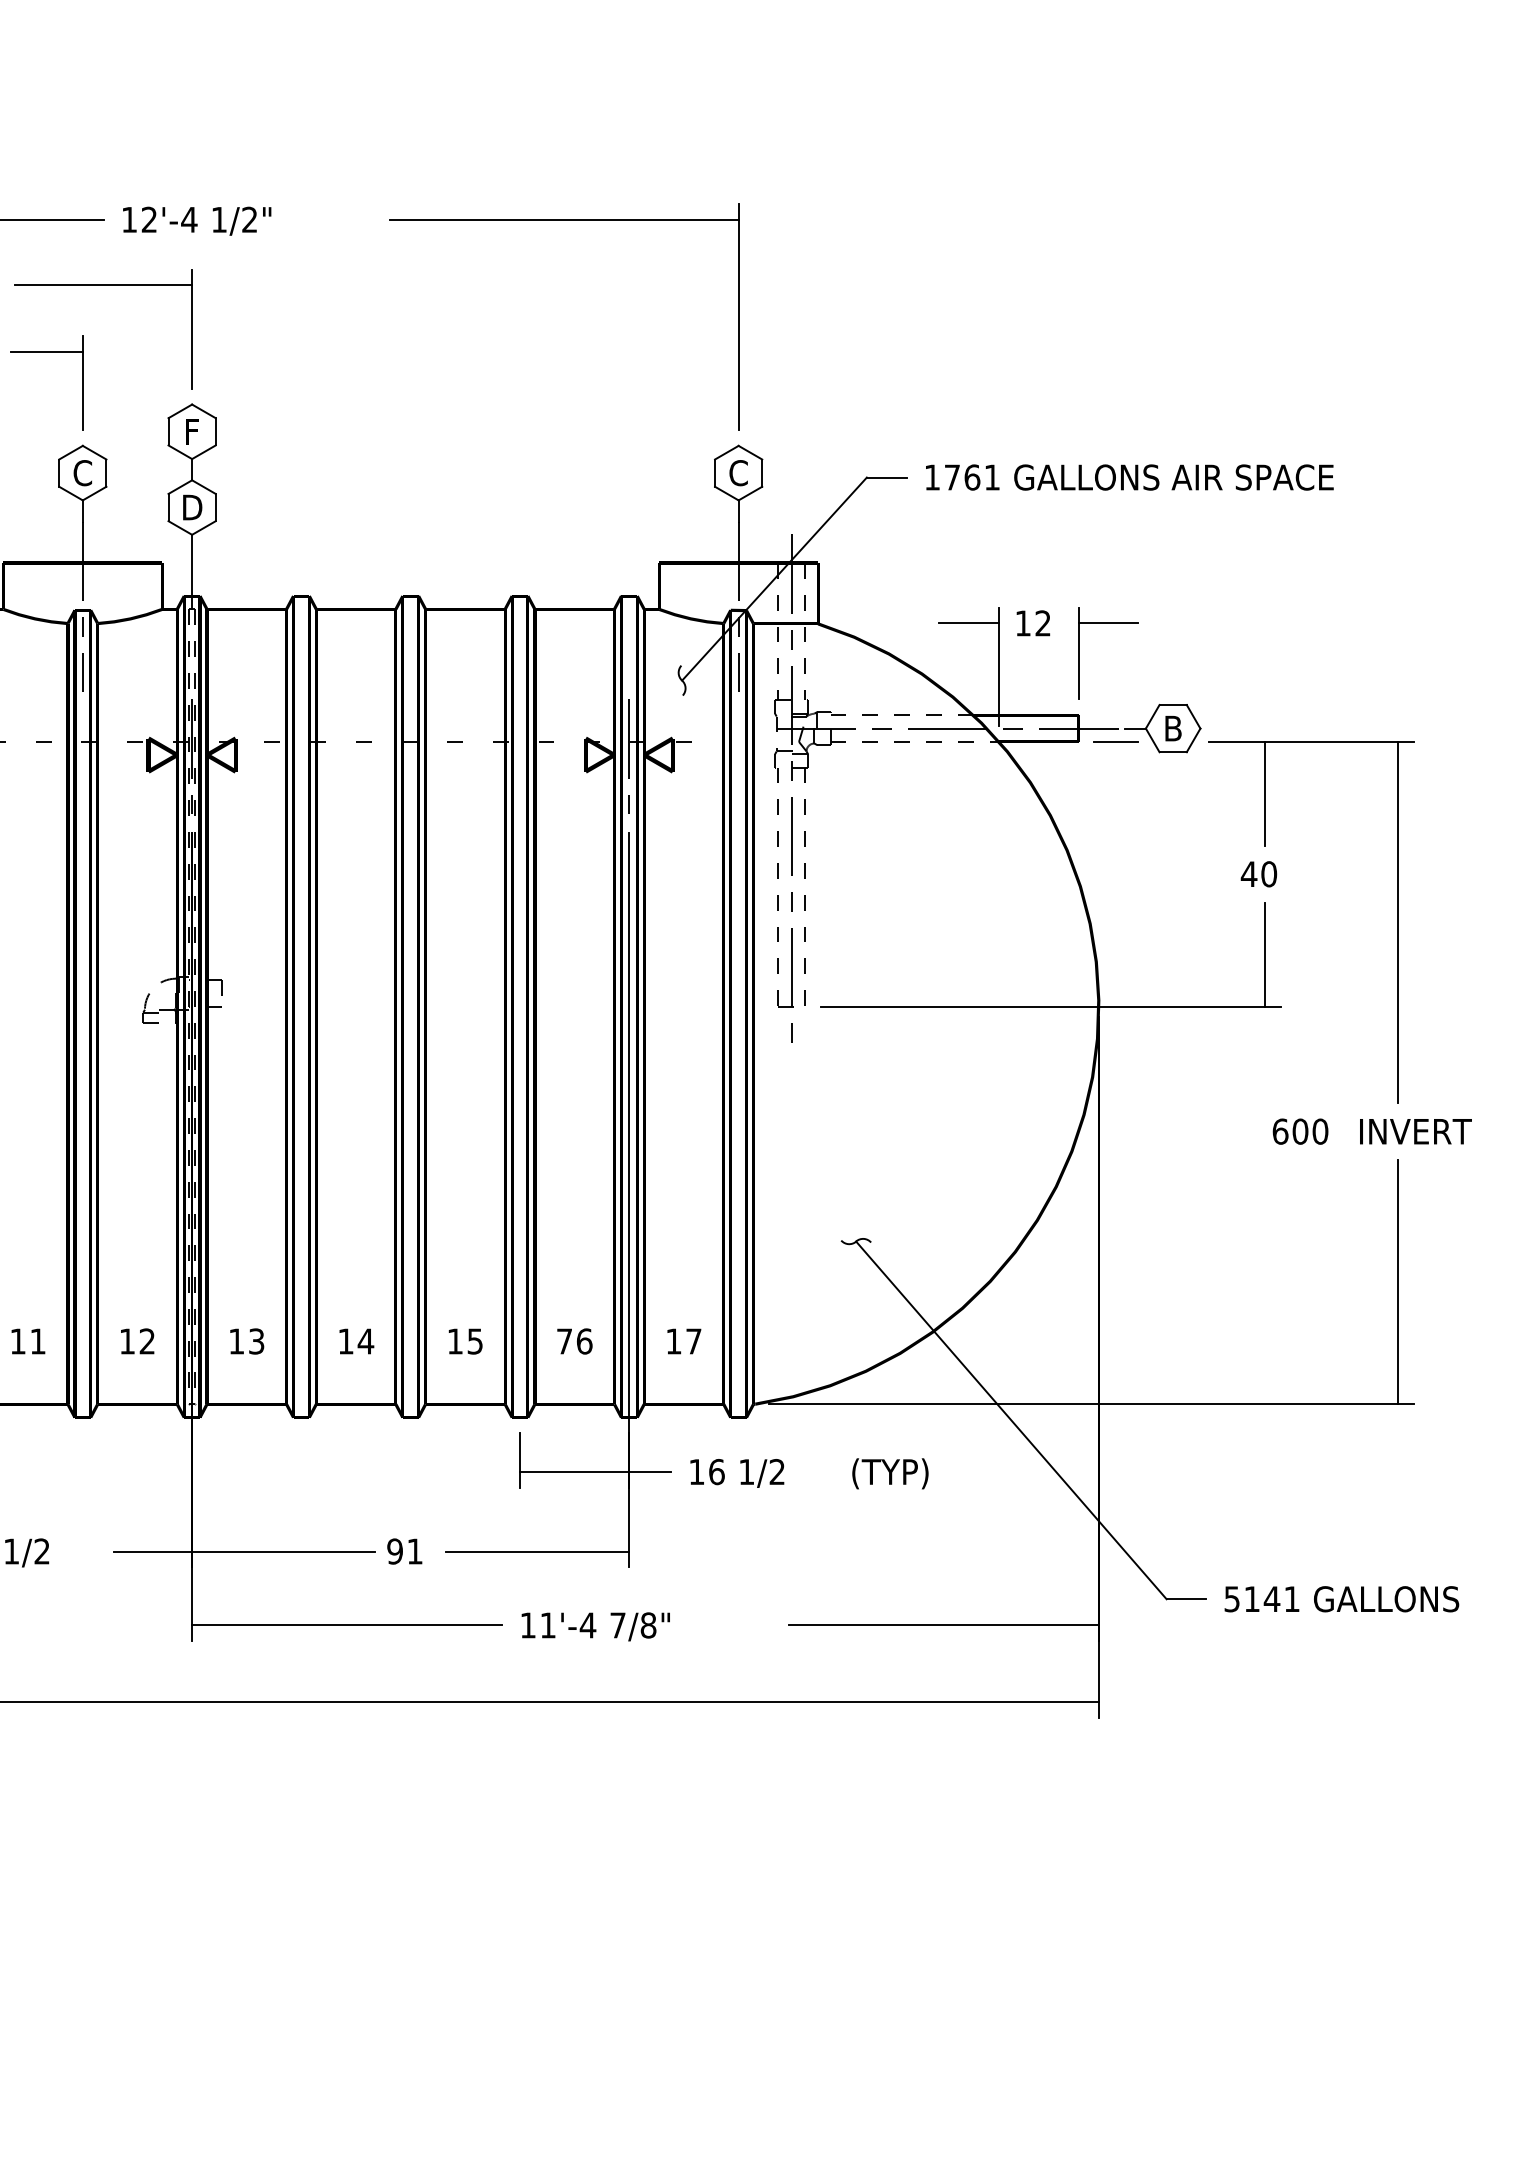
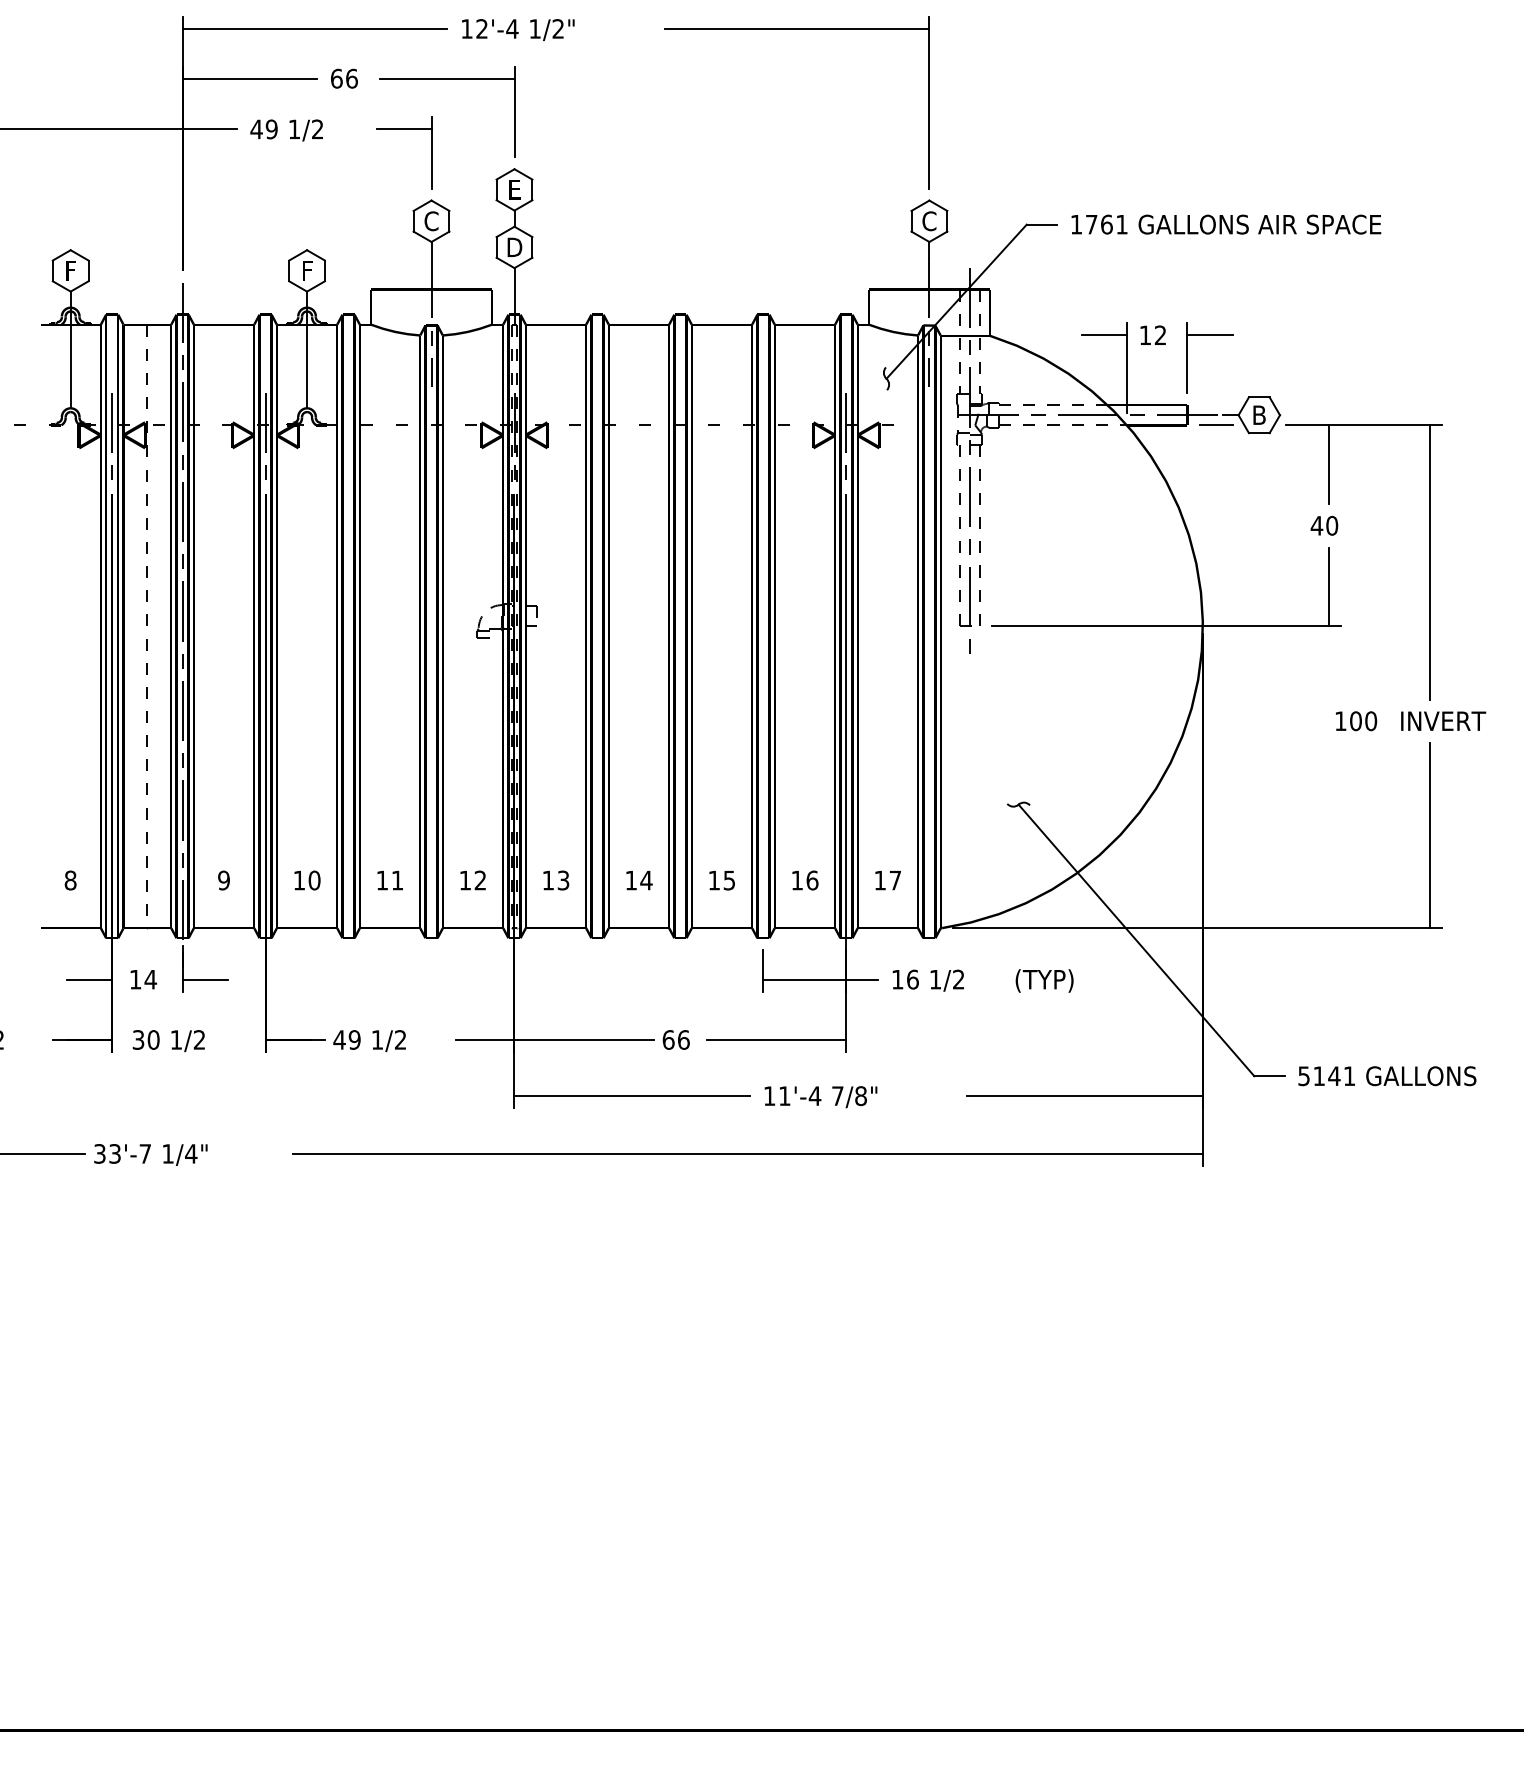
text: (192, 431) -> (514, 189), F -> E
text: (1280, 1132) -> (1340, 721), 600 -> 100
text: (563, 1341) -> (796, 880), 76 -> 16
text: (404, 1550) -> (675, 1039), 91 -> 66

